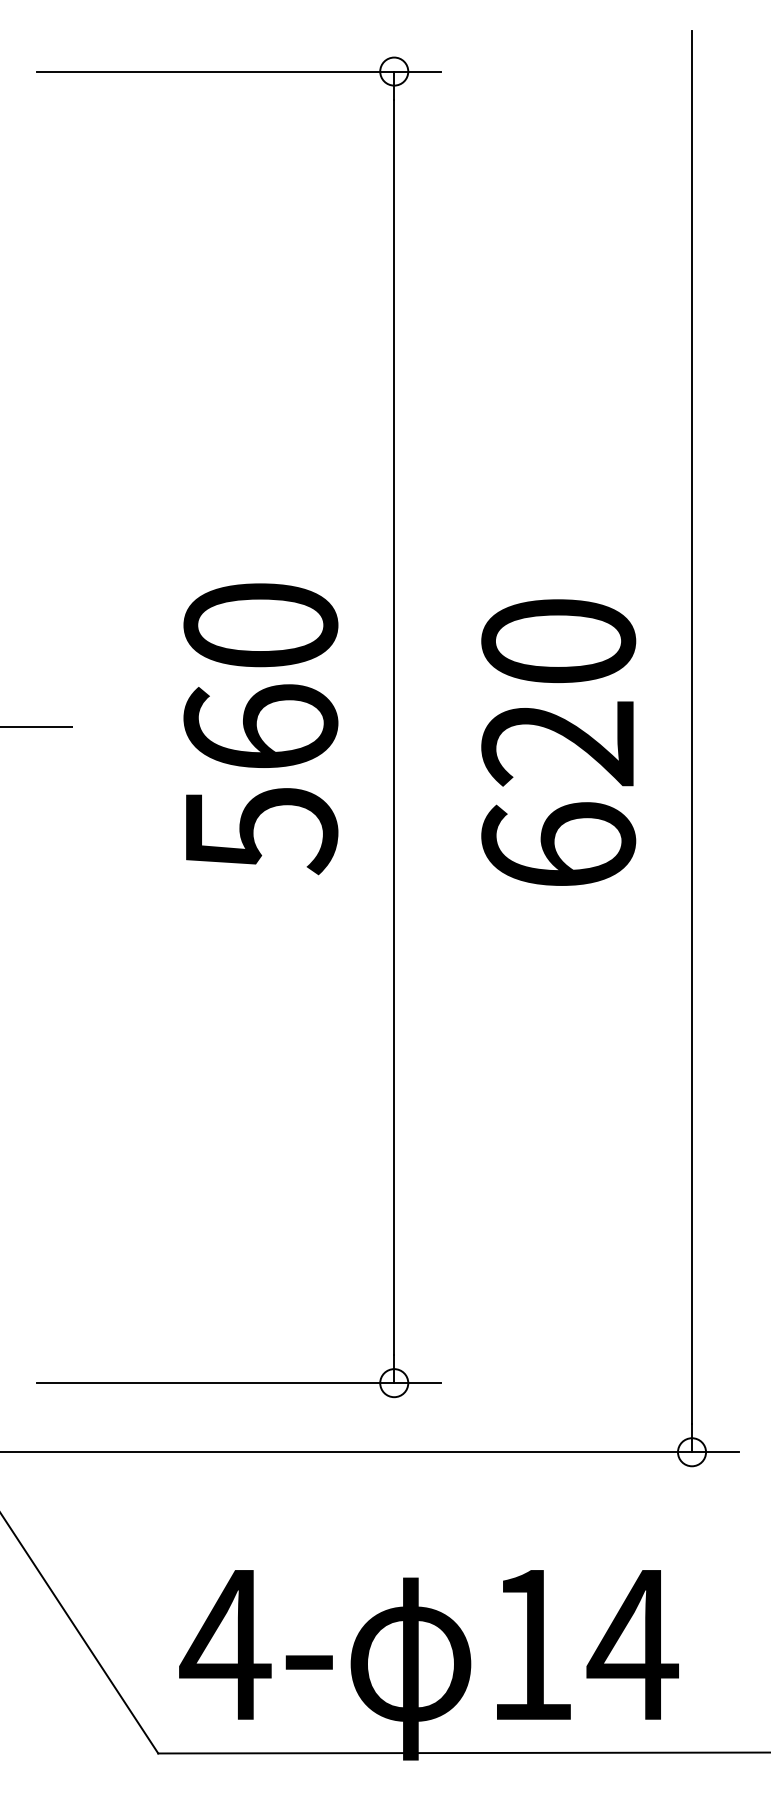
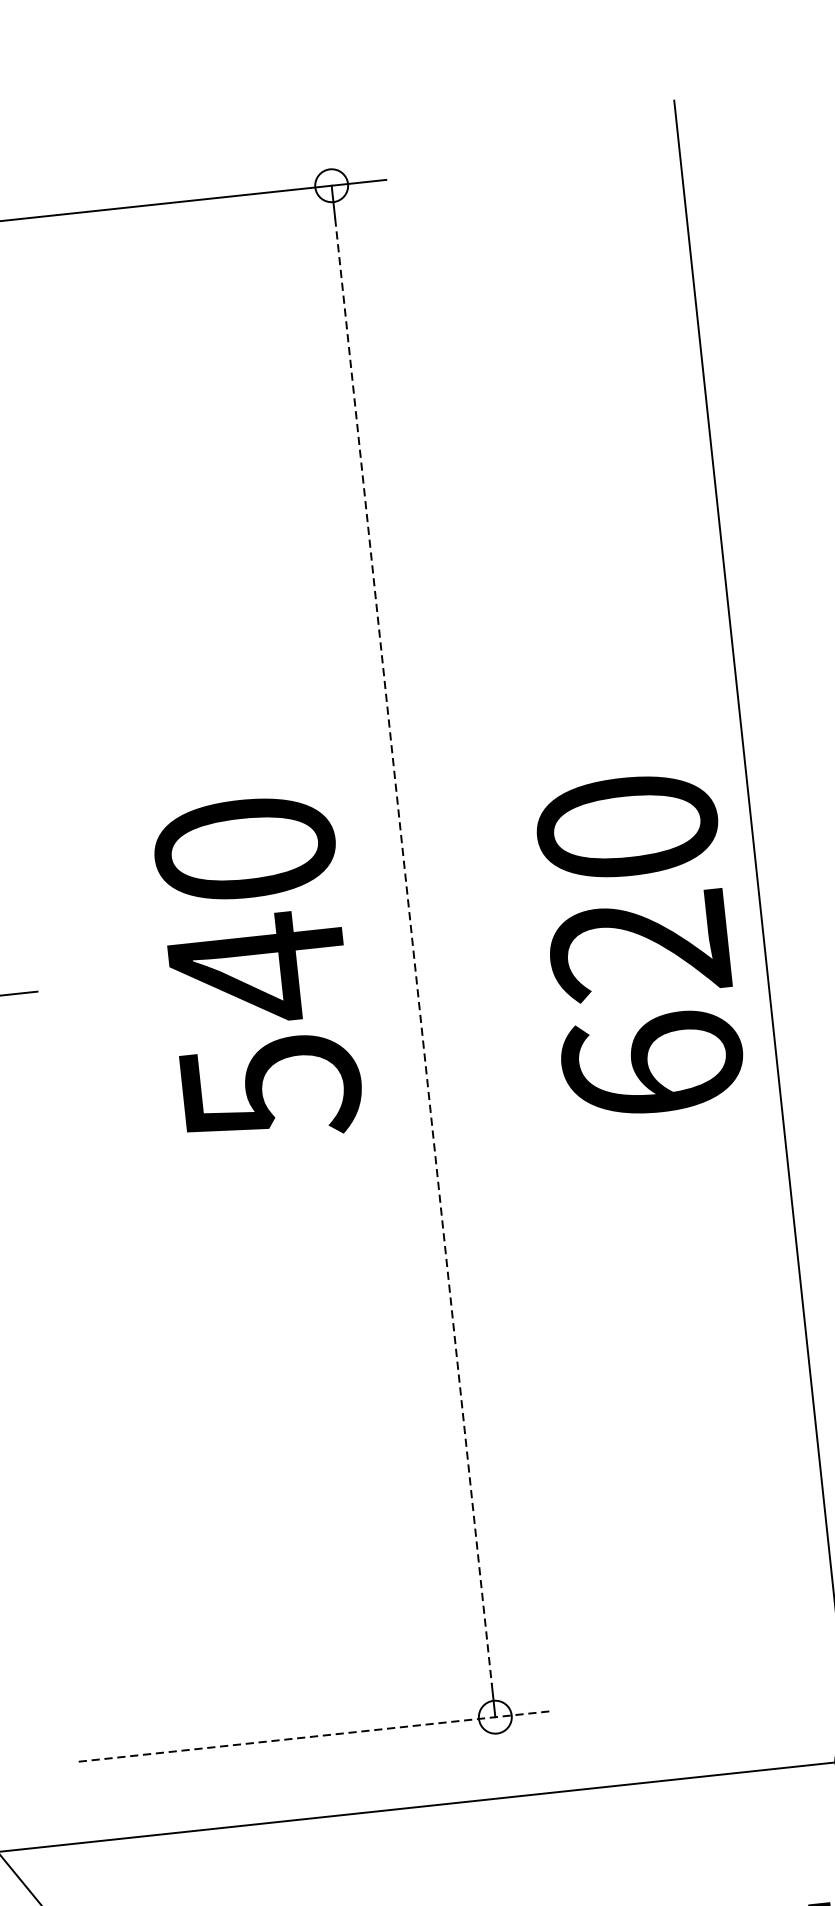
line: (394, 727) -> (413, 951), solid -> dashed
text: (260, 728) -> (257, 969), 560 -> 540
text: (558, 742) -> (639, 945), moved
line: (239, 1383) -> (314, 1736), solid -> dashed

